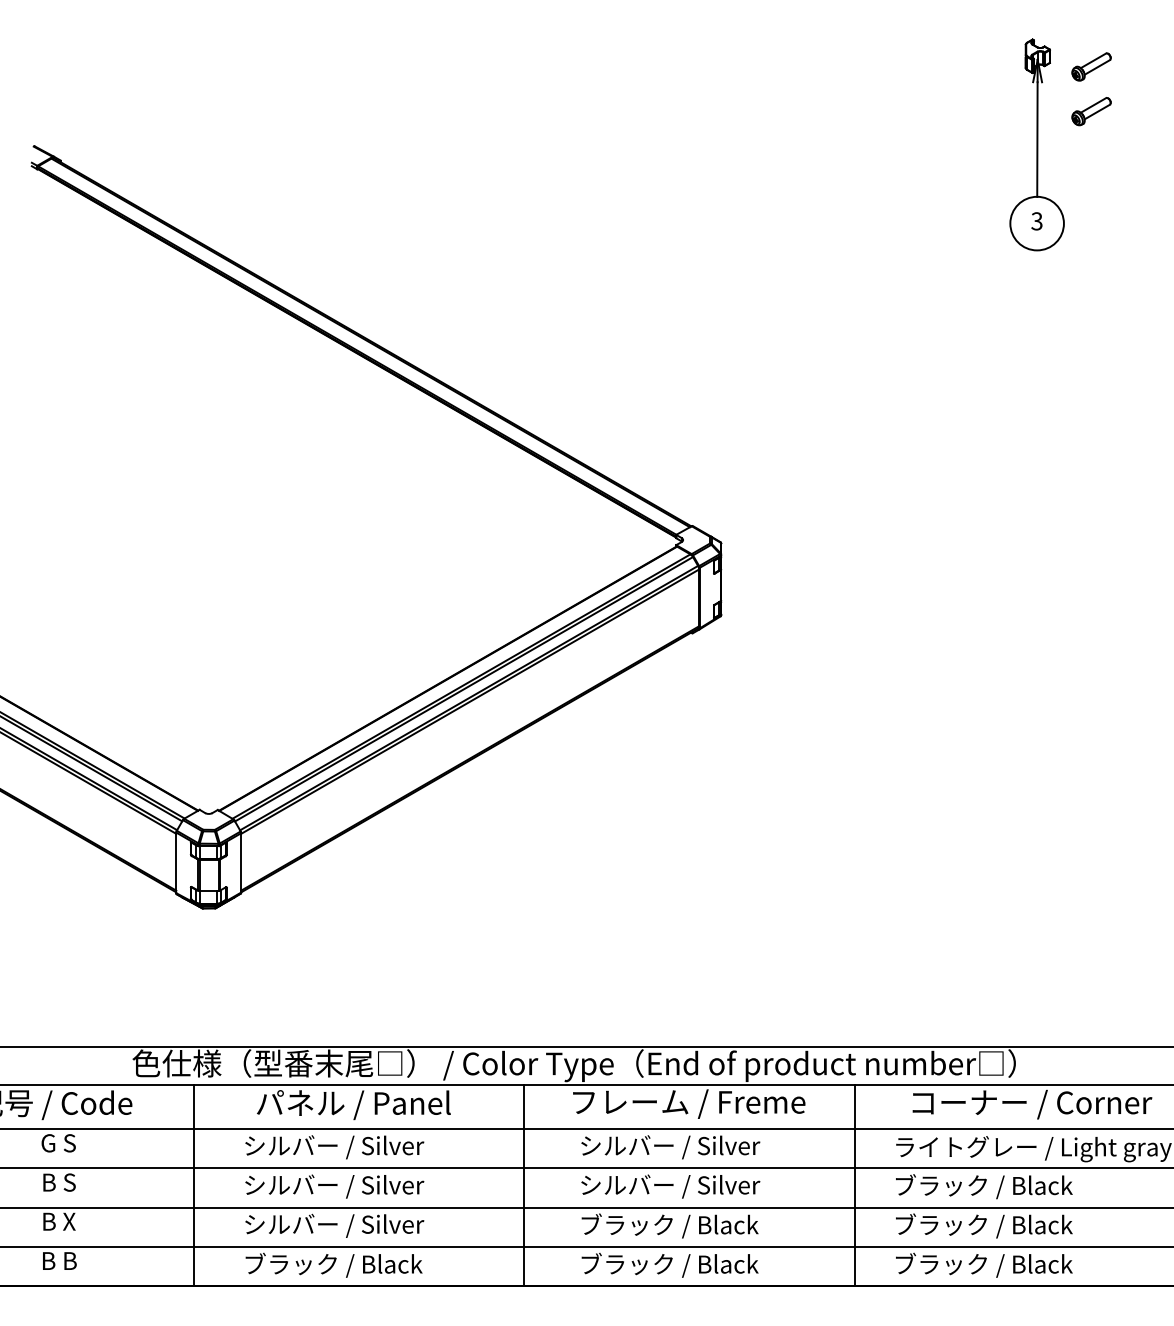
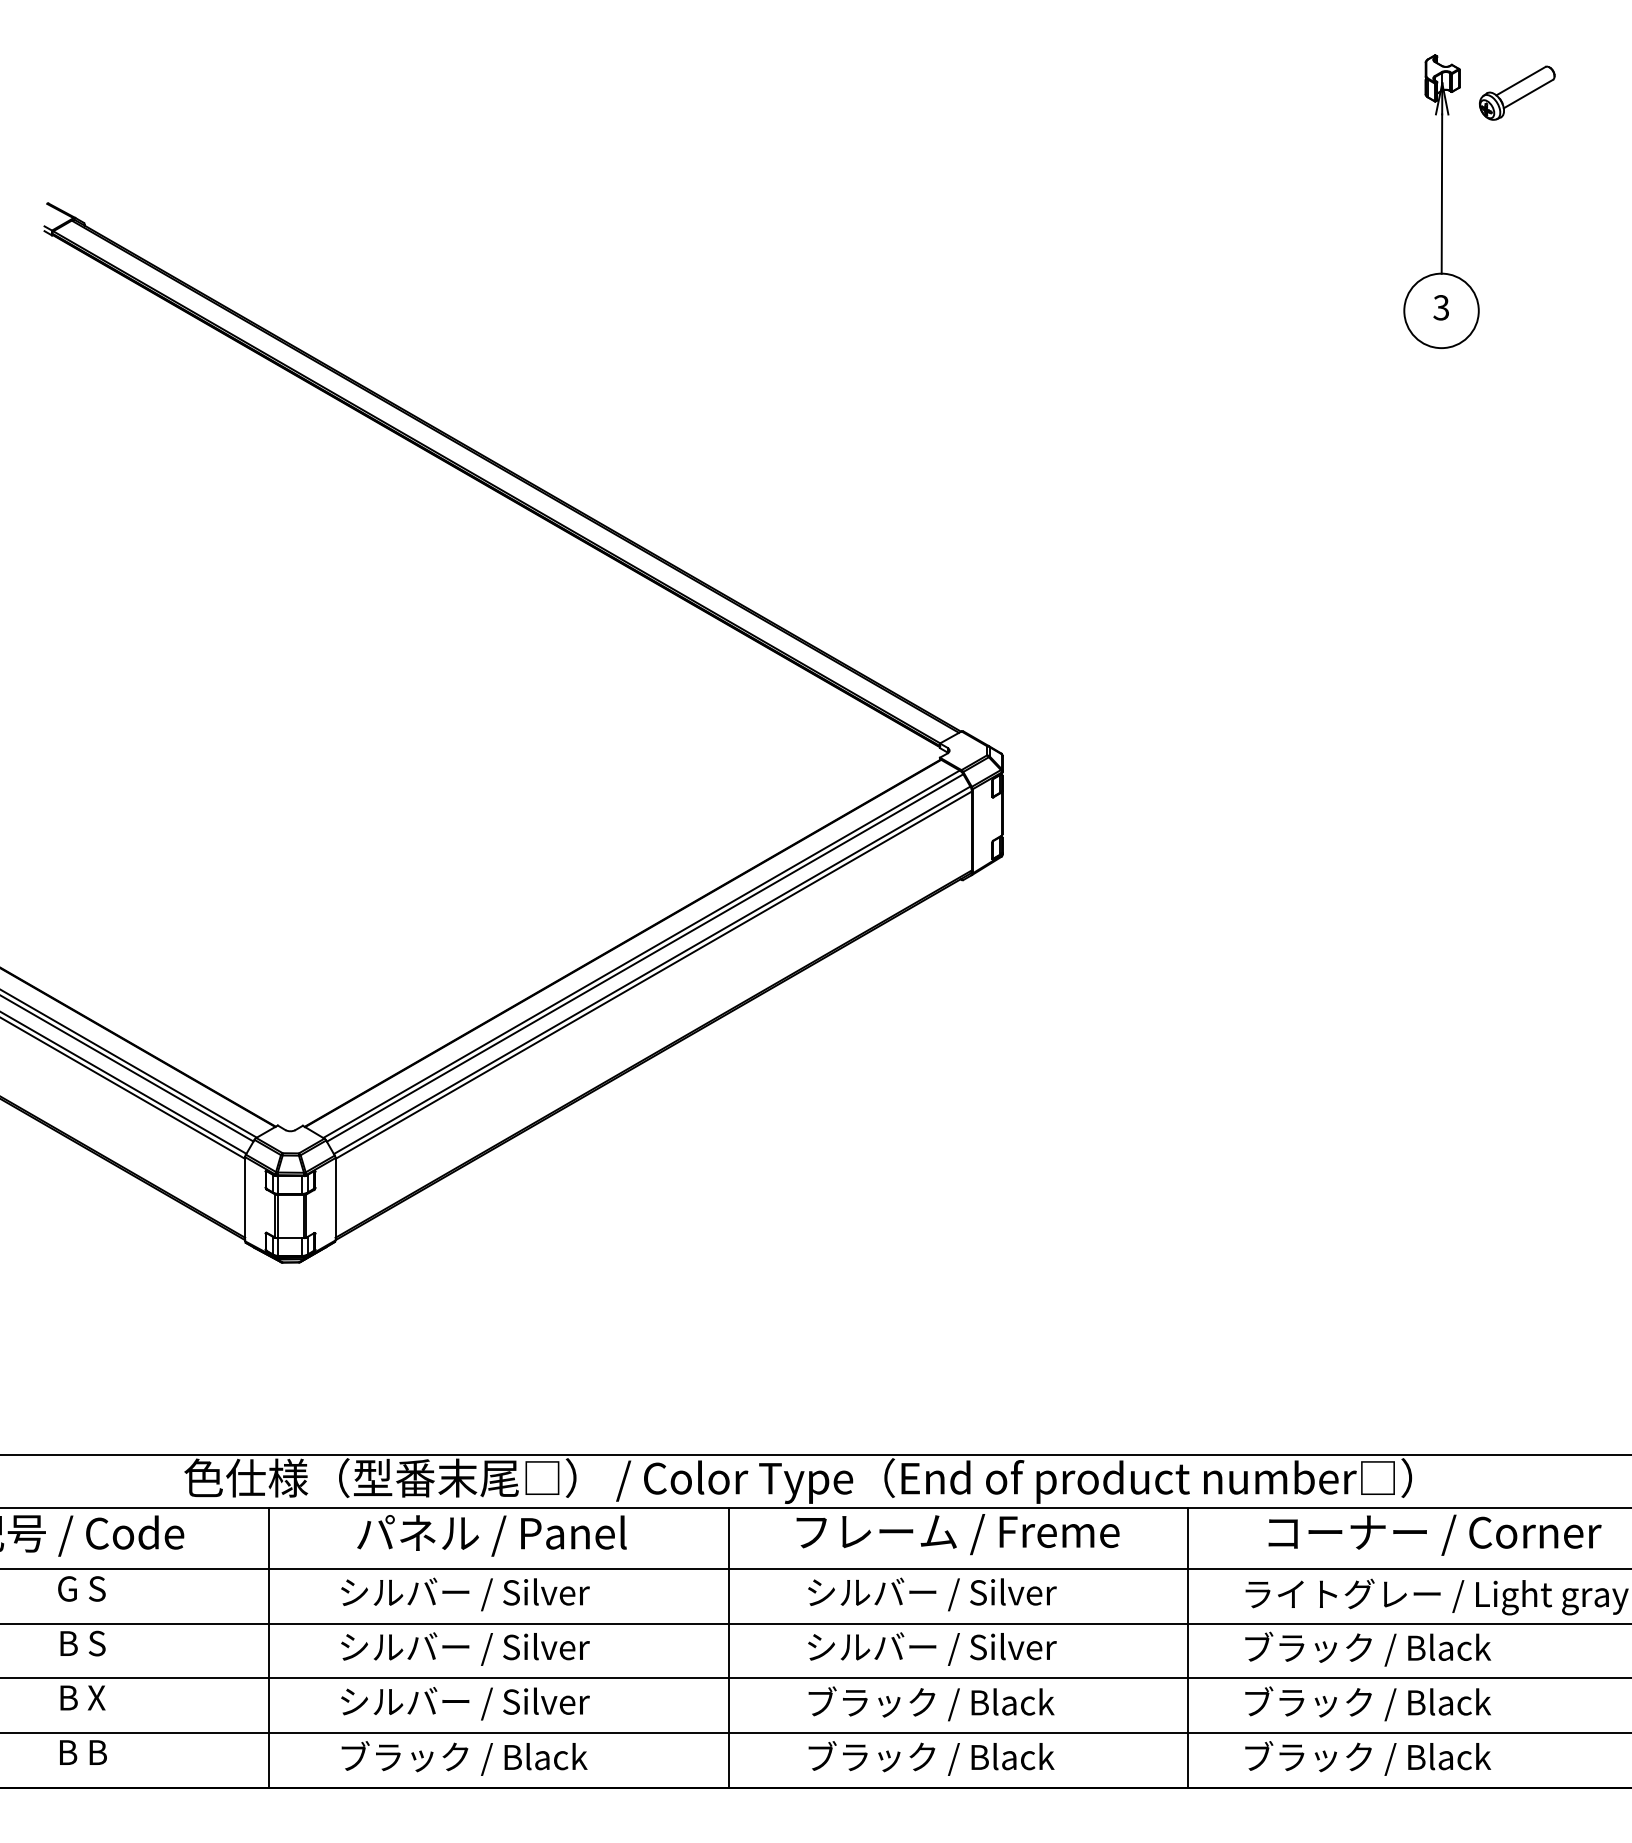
part: (1091, 67) -> (1516, 93), size x1.4
part: (1091, 111) -> (1516, 155), removed

